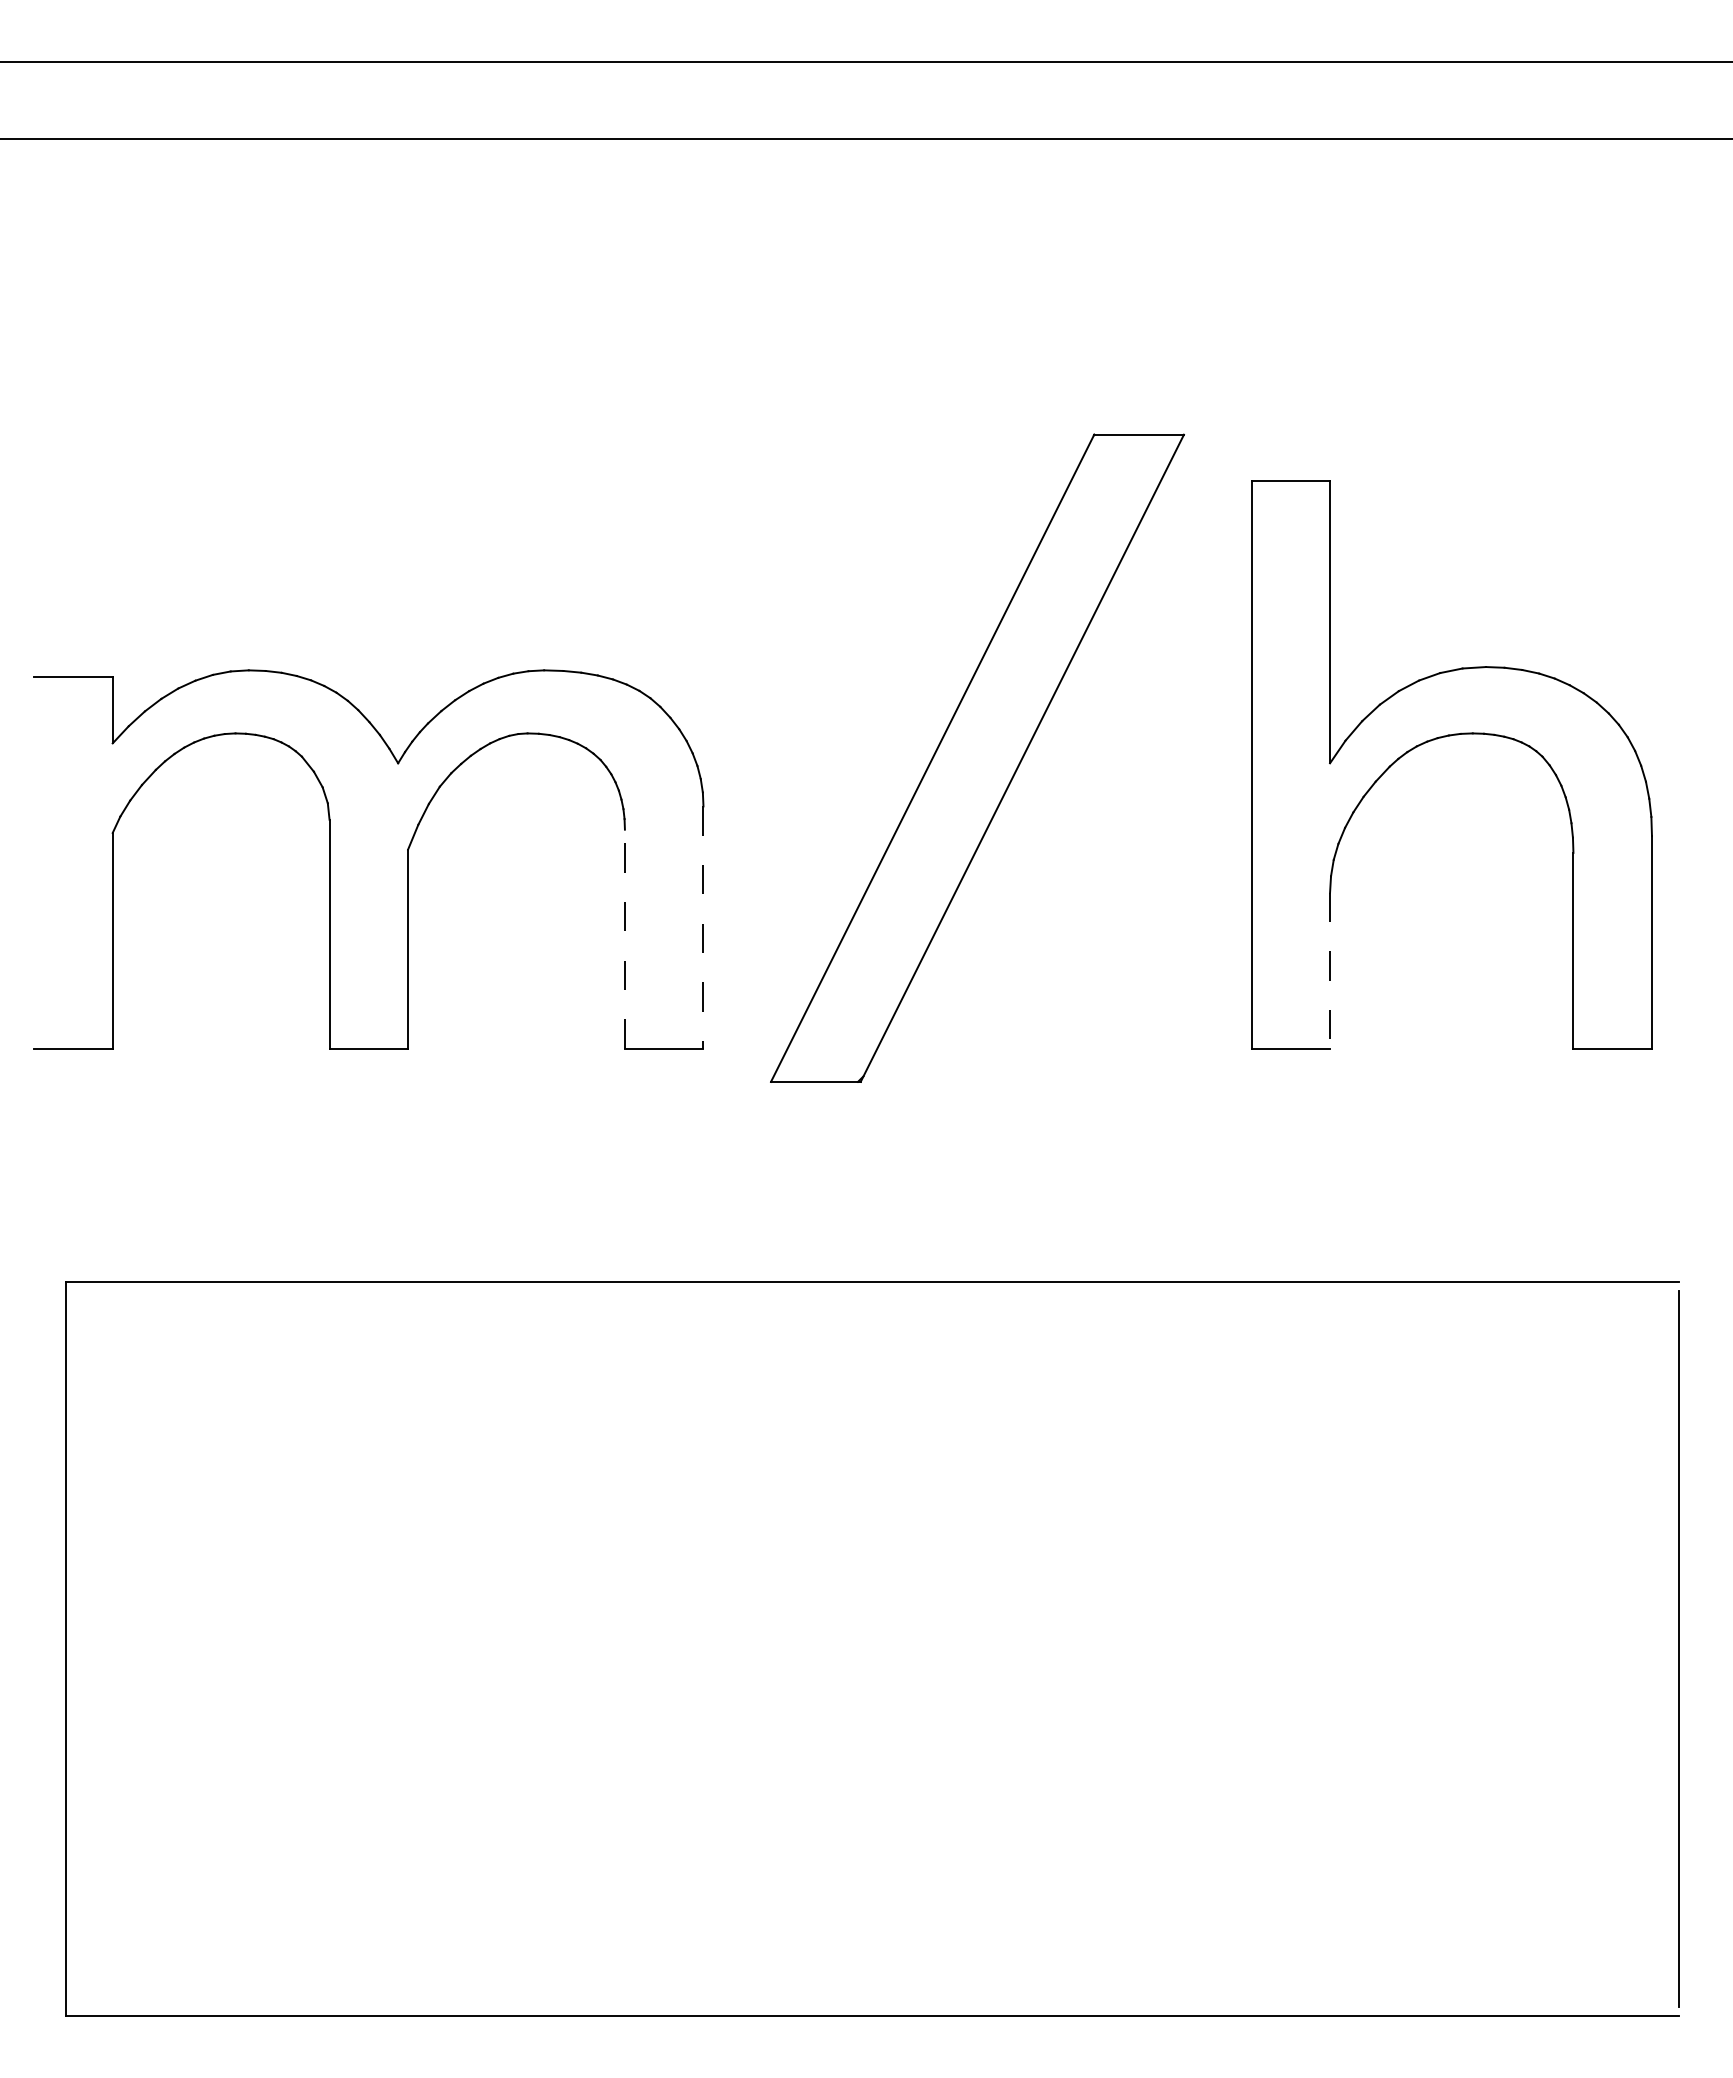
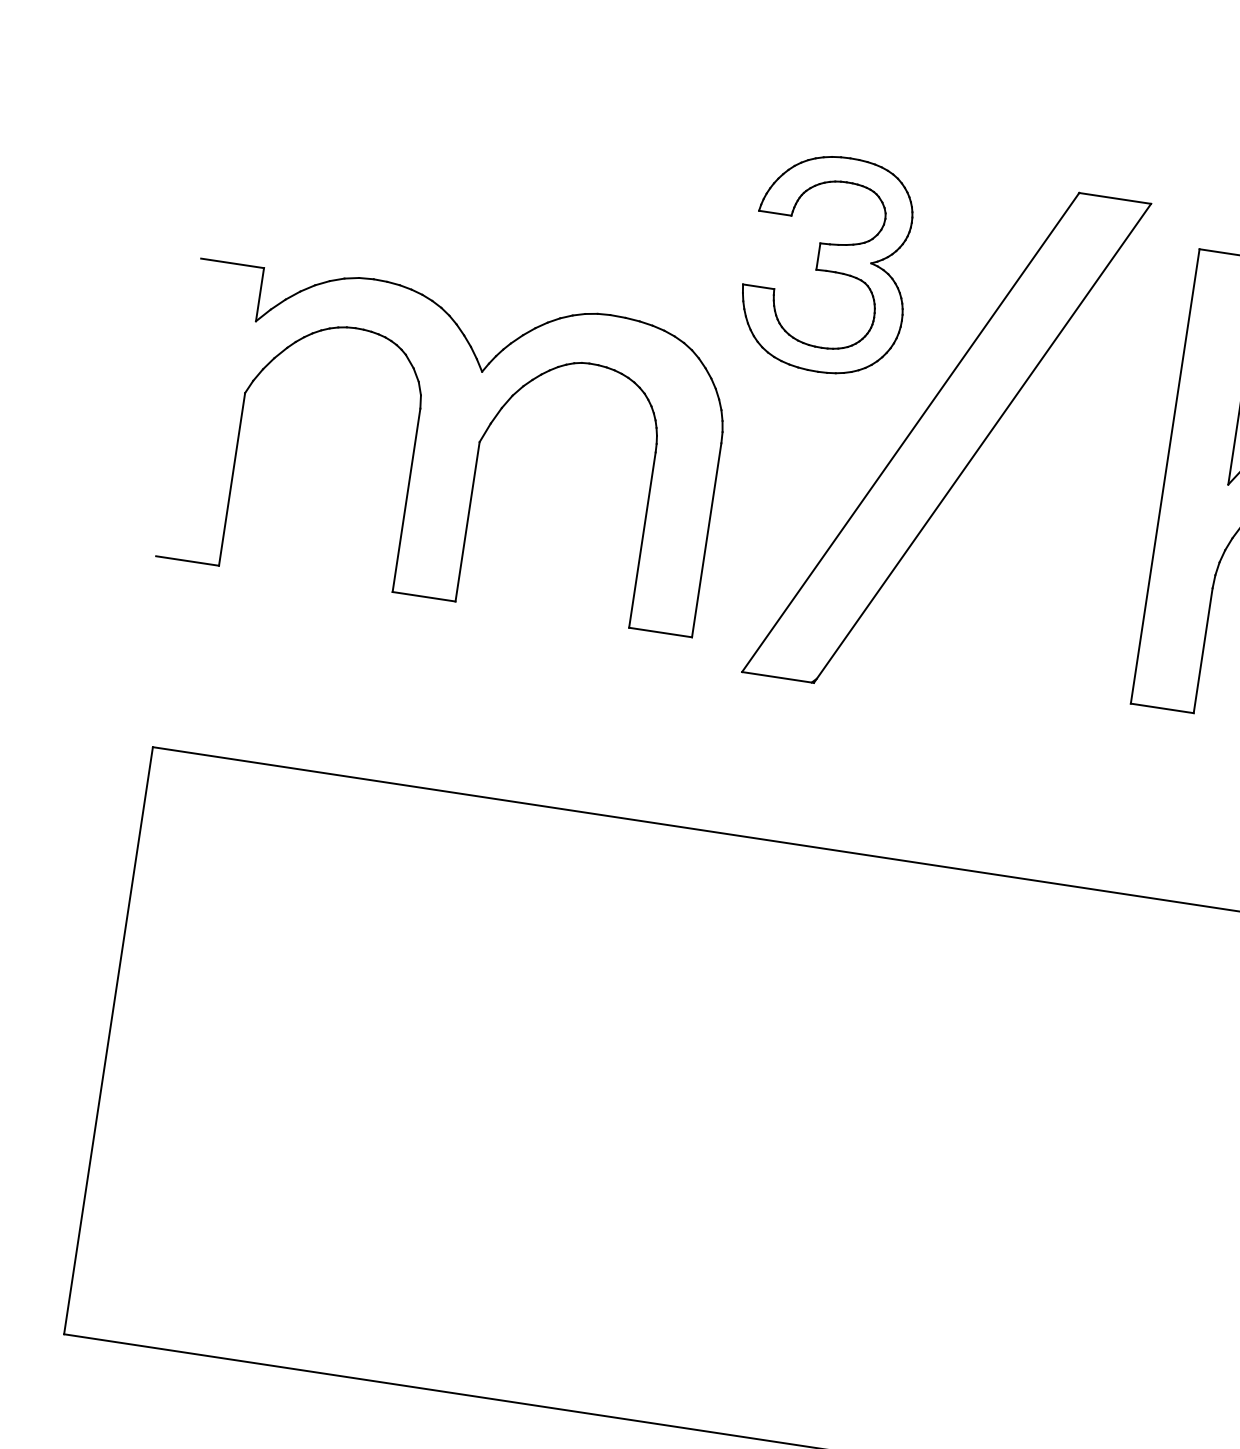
part: (800, 567) -> (827, 263), added
line: (703, 928) -> (706, 541), dashed -> solid
line: (624, 939) -> (642, 540), dashed -> solid
line: (1330, 970) -> (1203, 650), dashed -> solid

